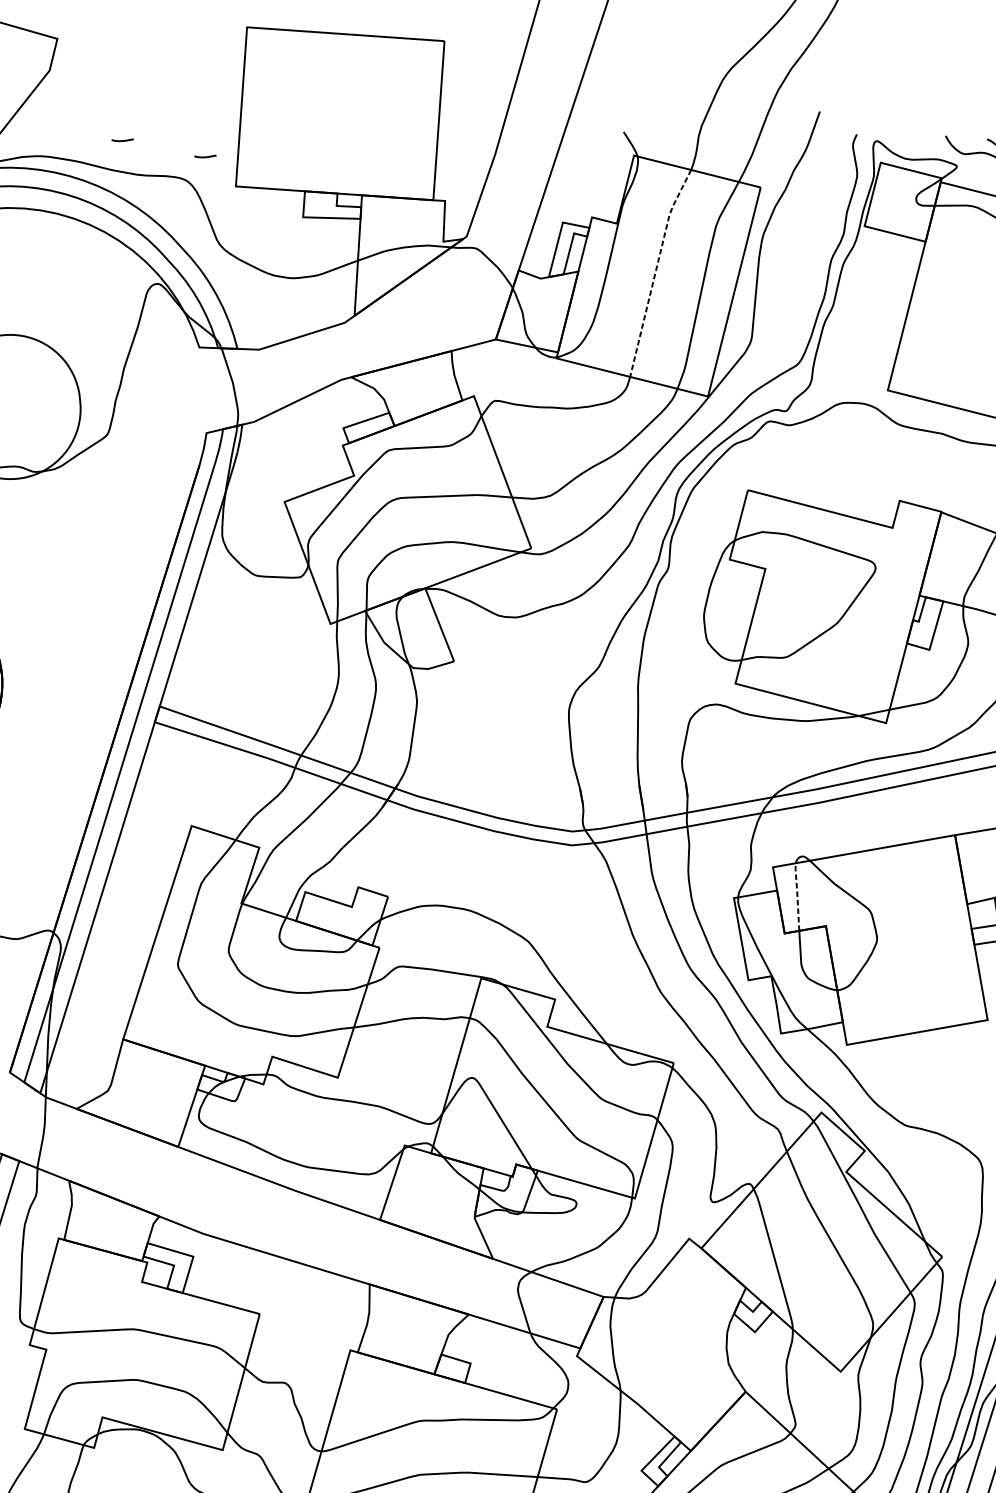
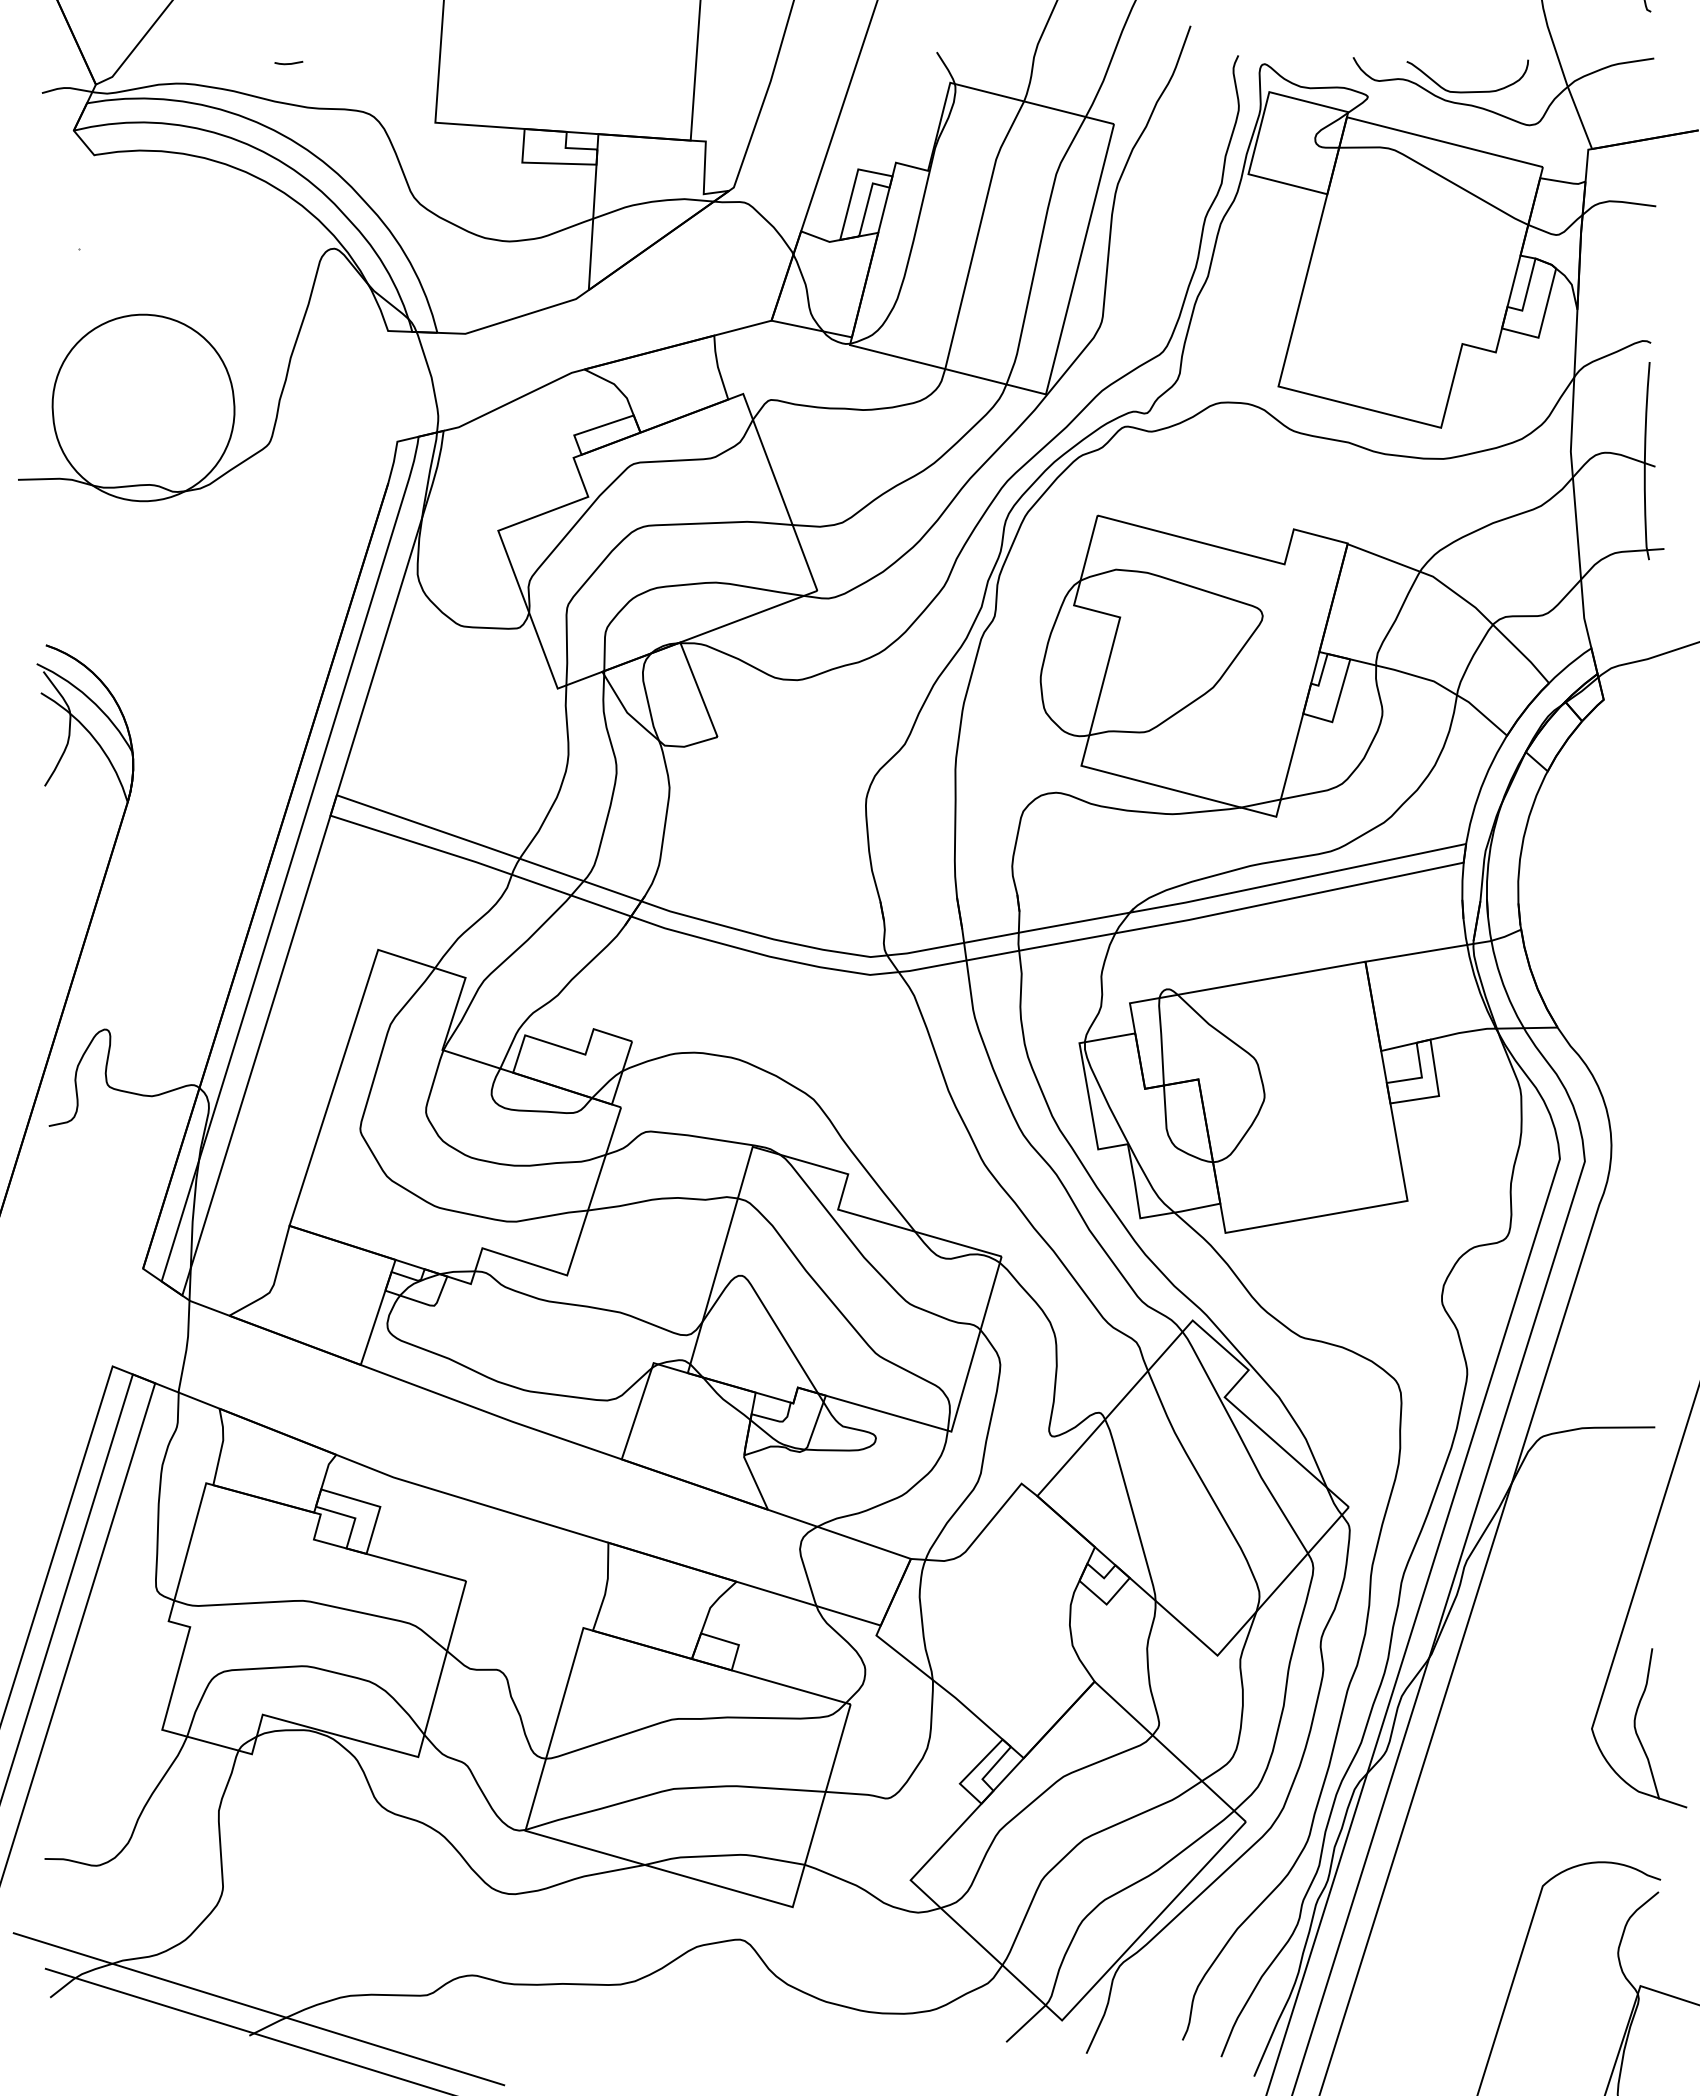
line: (205, 156) -> (395, 84), removed
line: (655, 271) -> (978, 232), dashed -> solid
line: (797, 895) -> (1161, 1039), dashed -> solid

